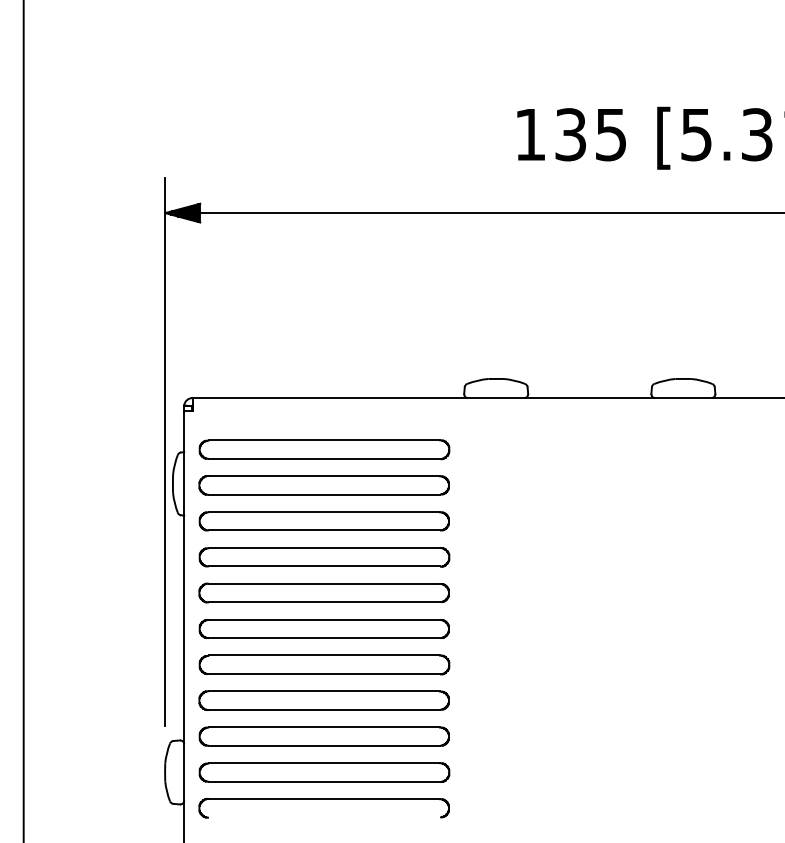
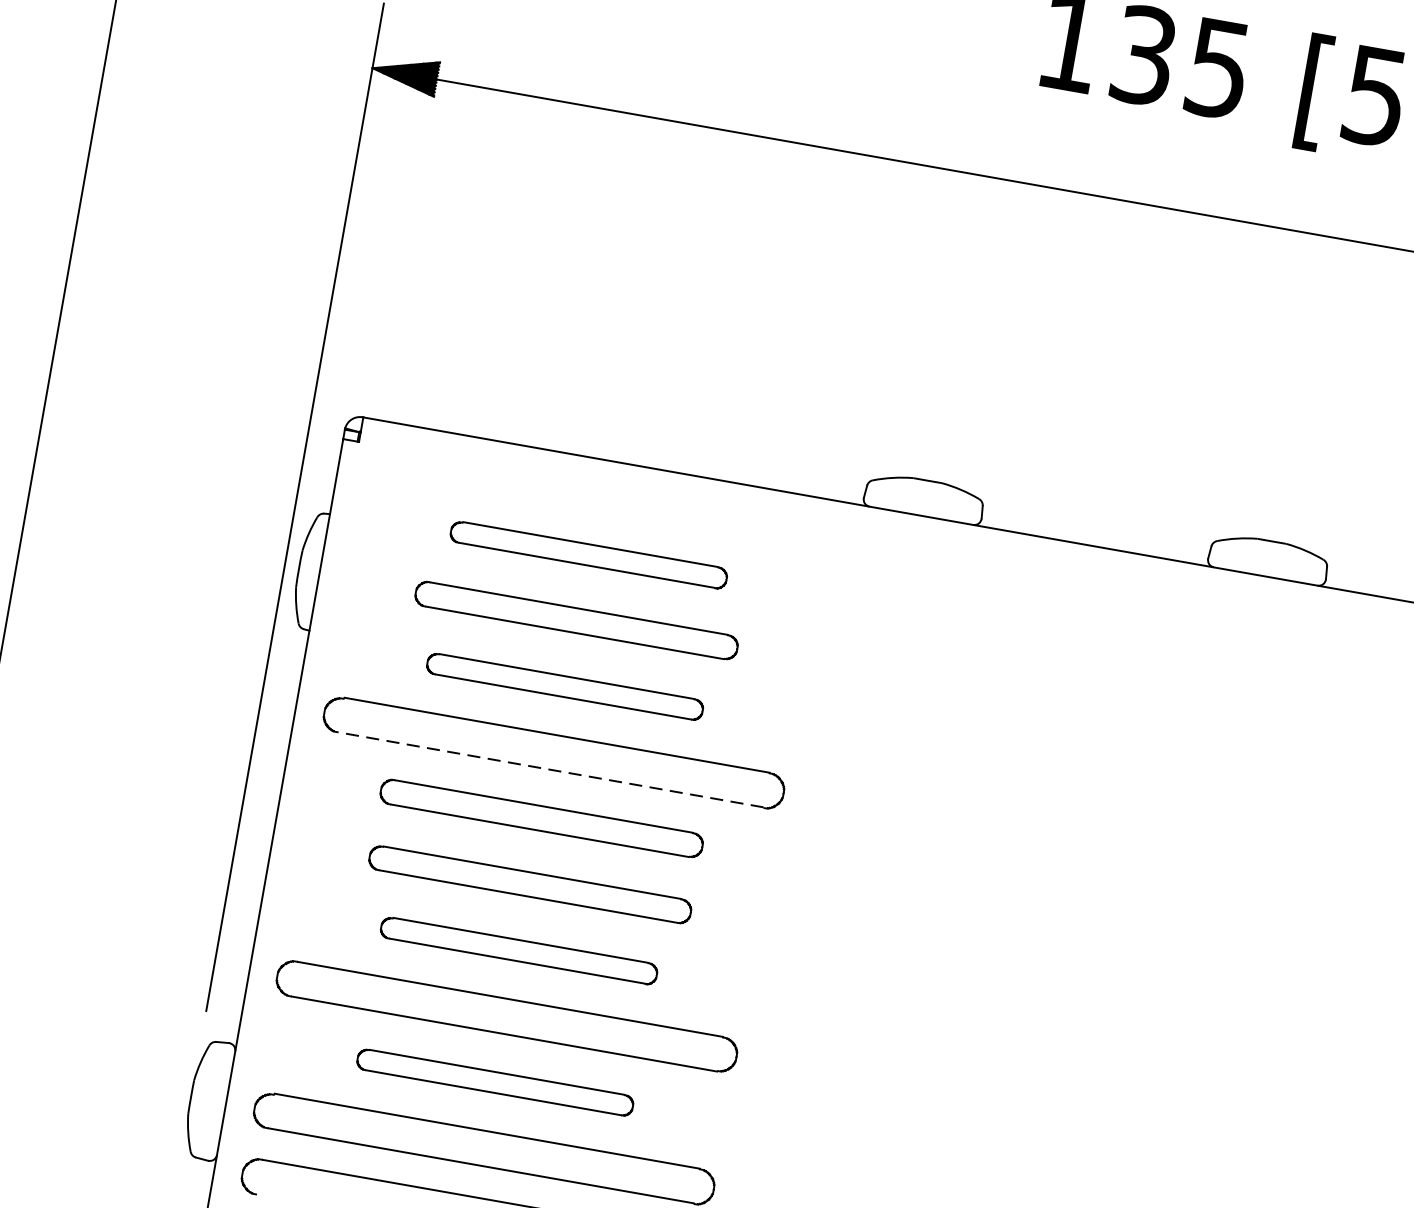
part: (324, 449) -> (588, 554), size x0.6
part: (323, 485) -> (575, 620), size x0.7
part: (323, 521) -> (563, 686), size x0.6
line: (324, 566) -> (550, 769), solid -> dashed
part: (323, 592) -> (540, 817), size x0.7
part: (323, 628) -> (529, 883), size x0.7
part: (324, 664) -> (519, 950), size x0.6
part: (323, 736) -> (494, 1082), size x0.6

